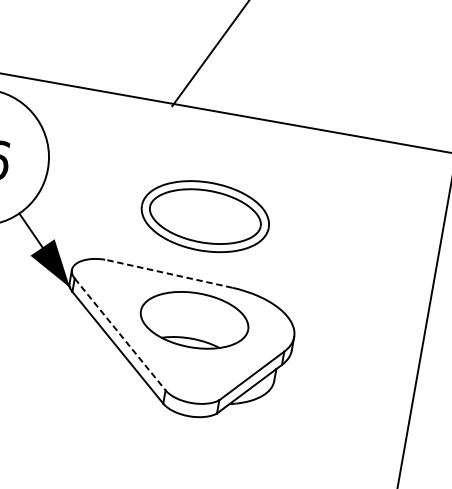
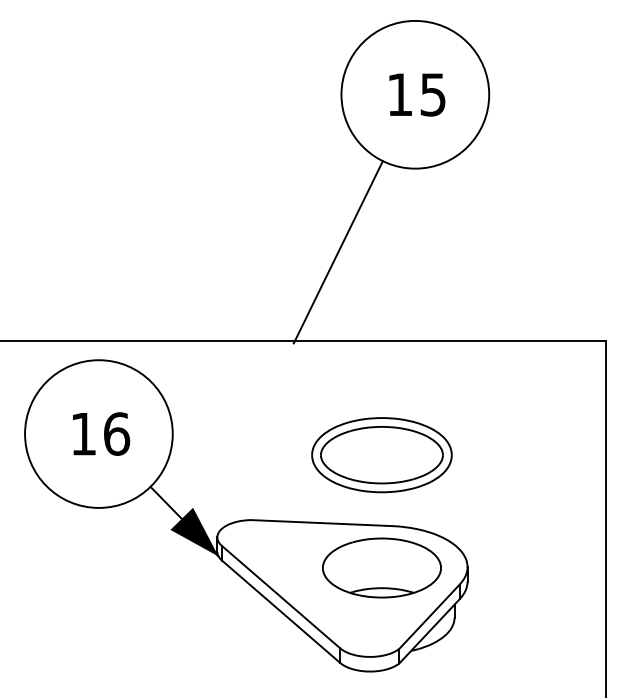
part: (204, 216) -> (381, 455), moved
line: (168, 274) -> (321, 523), dashed -> solid
part: (194, 319) -> (381, 567), moved
line: (120, 334) -> (281, 597), dashed -> solid

